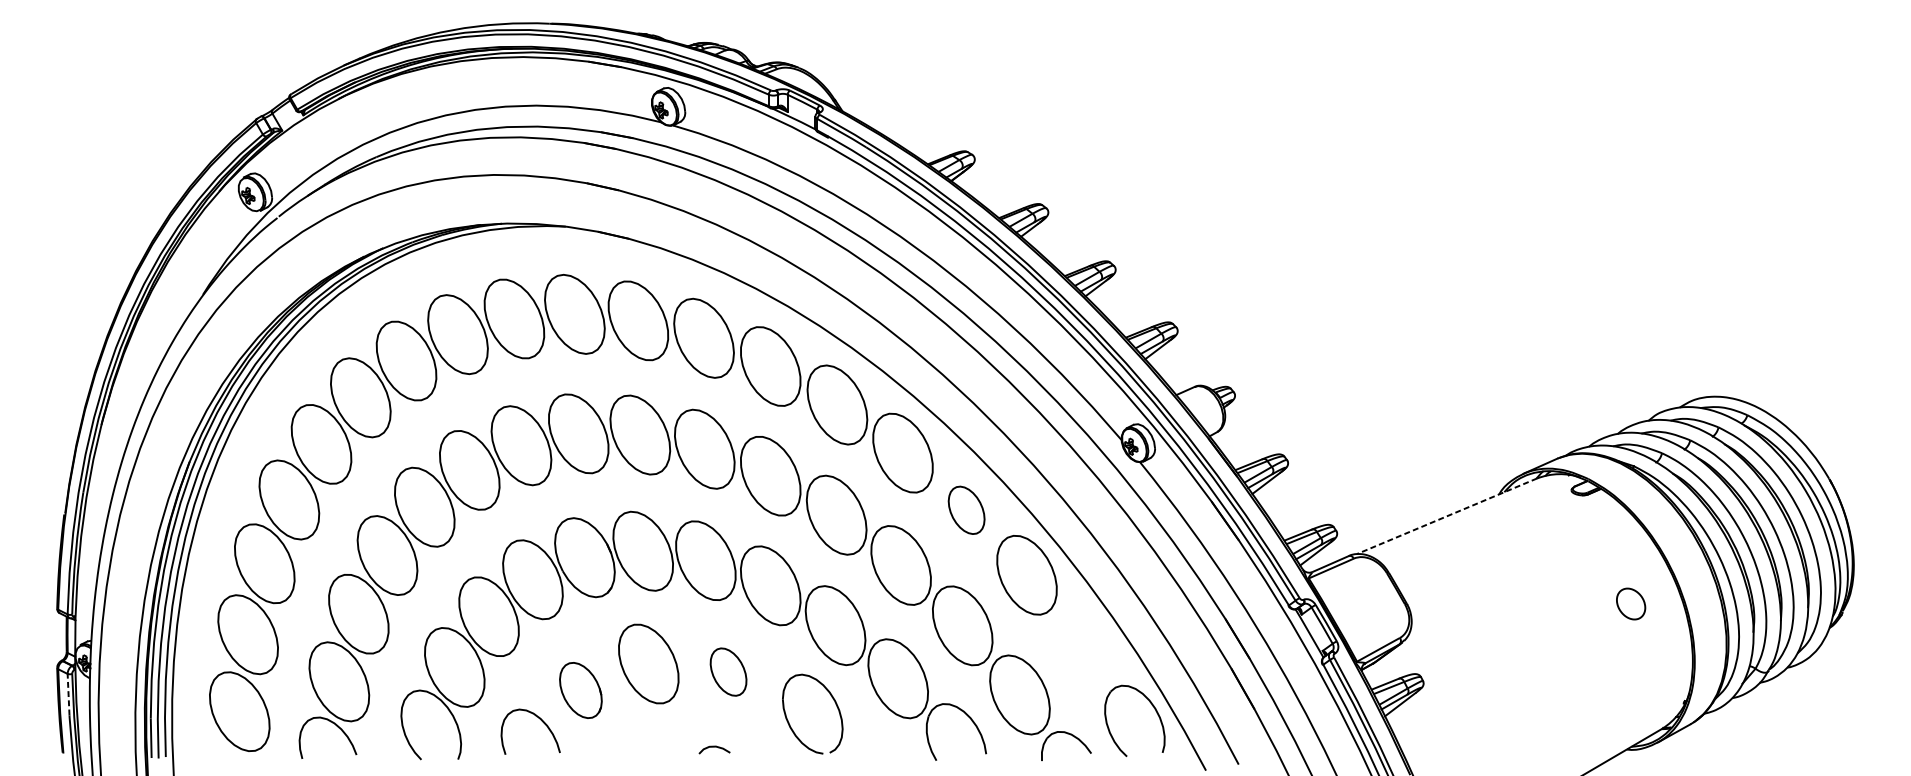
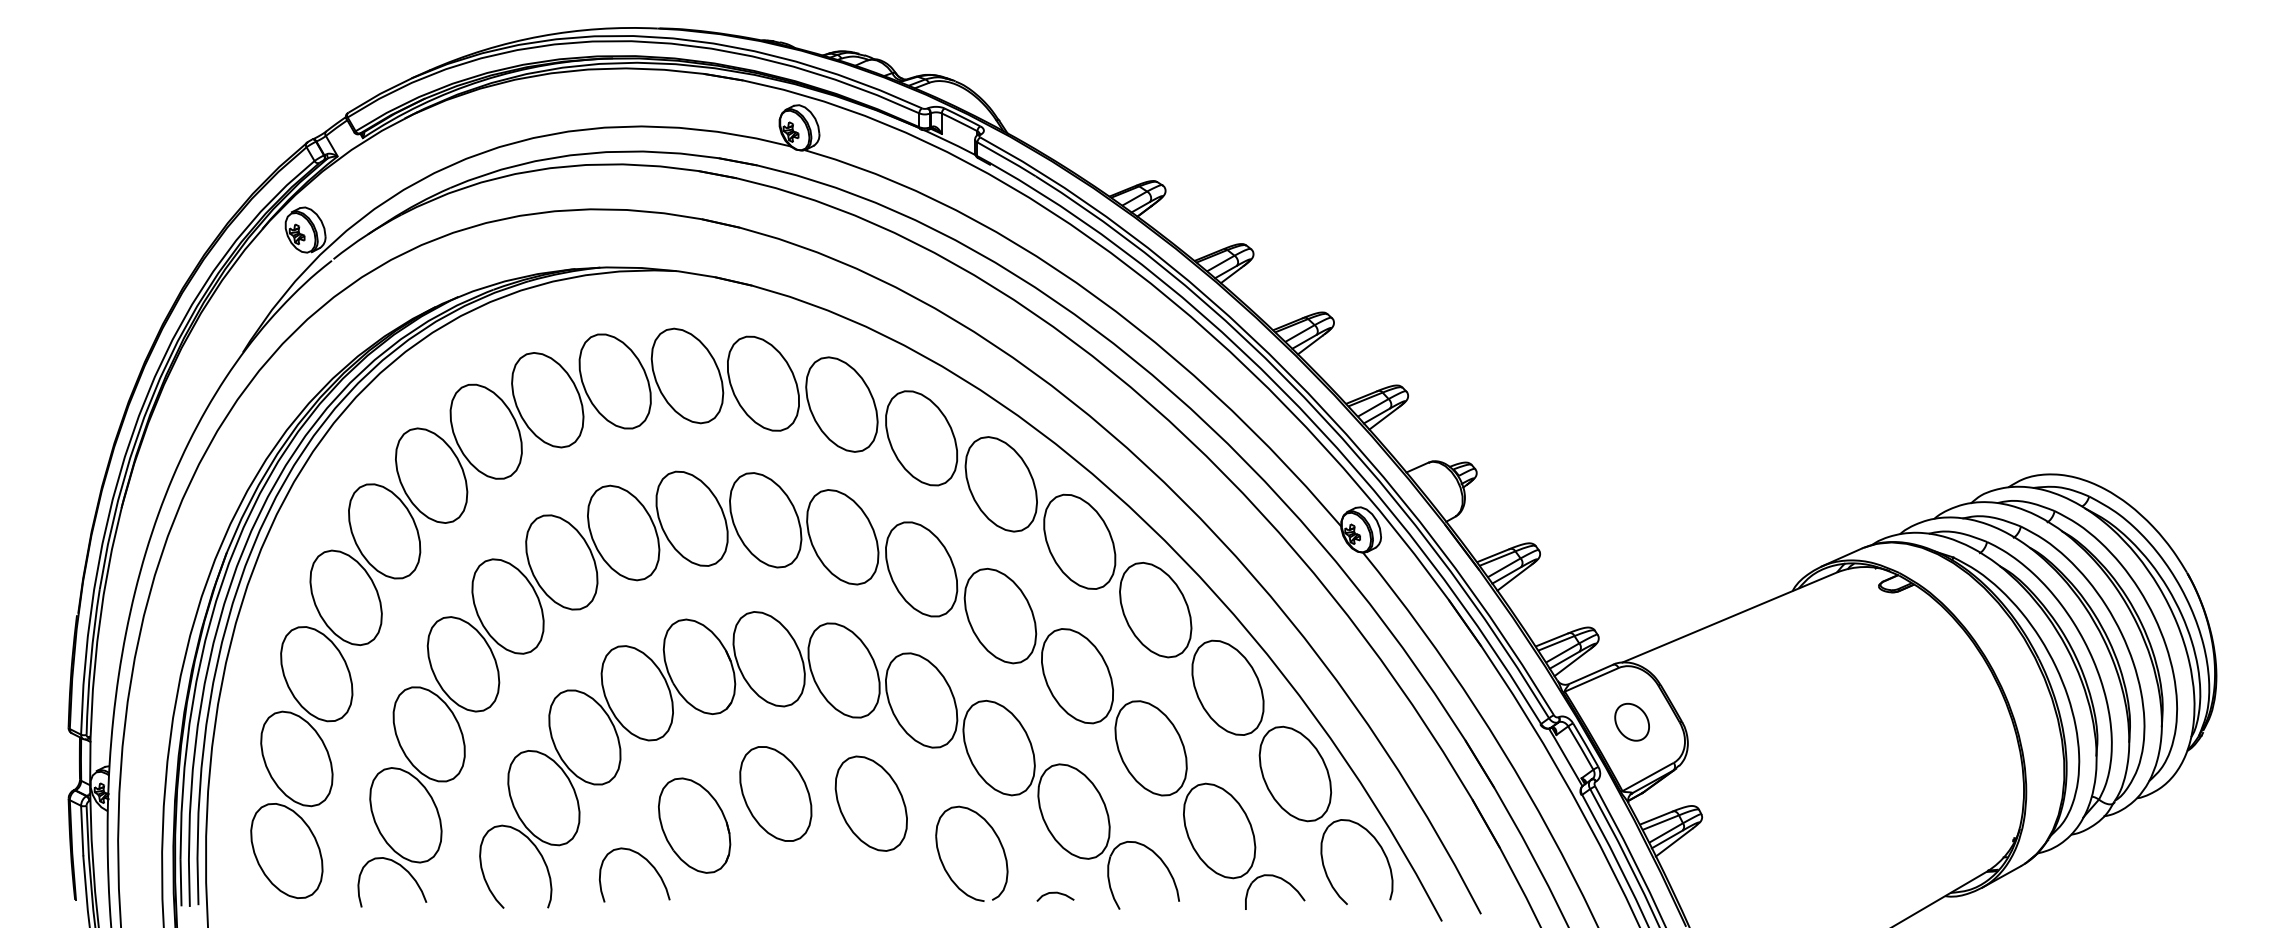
part: (966, 510) -> (1155, 610), size x1.67
line: (1447, 516) -> (1730, 617), dashed -> solid
part: (1630, 603) -> (1631, 721), moved
part: (1083, 646) -> (1295, 773), added
part: (727, 671) -> (870, 803), size x1.67
part: (580, 690) -> (694, 825), size x1.43
line: (68, 694) -> (82, 830), dashed -> solid
curve: (714, 747) -> (1055, 893), moved

